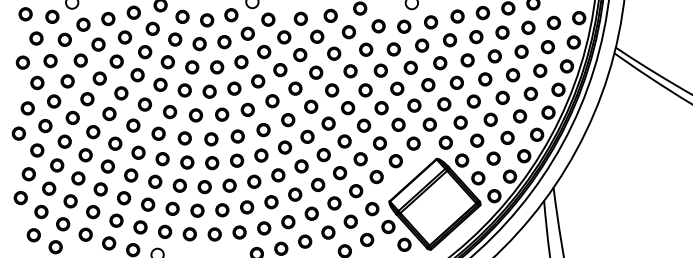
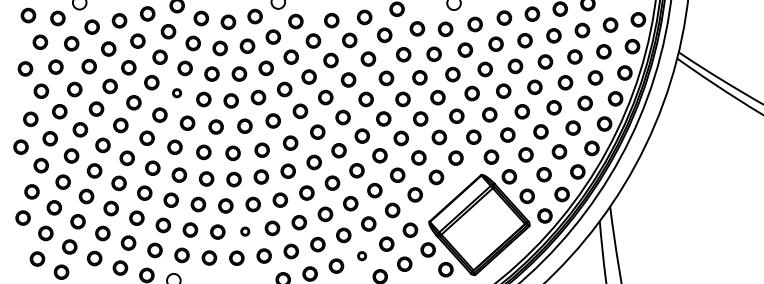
circle: (160, 84) -> (177, 92), size x0.6
circle: (222, 210) -> (245, 231), size x0.6
circle: (328, 232) -> (362, 256), size x0.6

